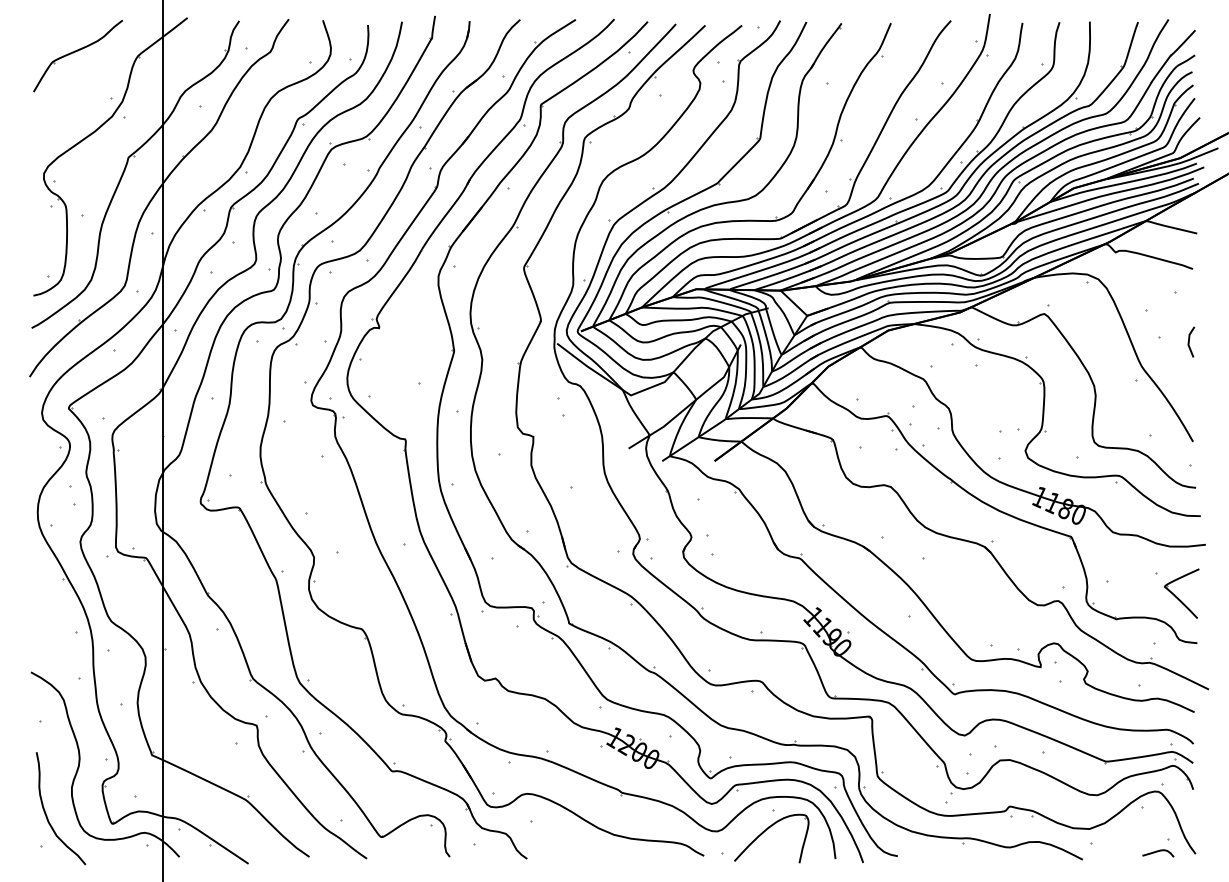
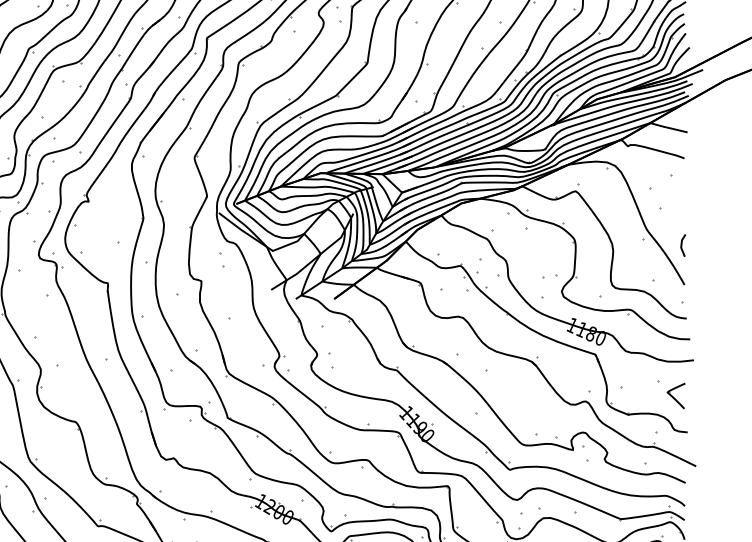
line: (1189, 341) -> (681, 245), moved
part: (1181, 593) -> (676, 395), size x0.7

